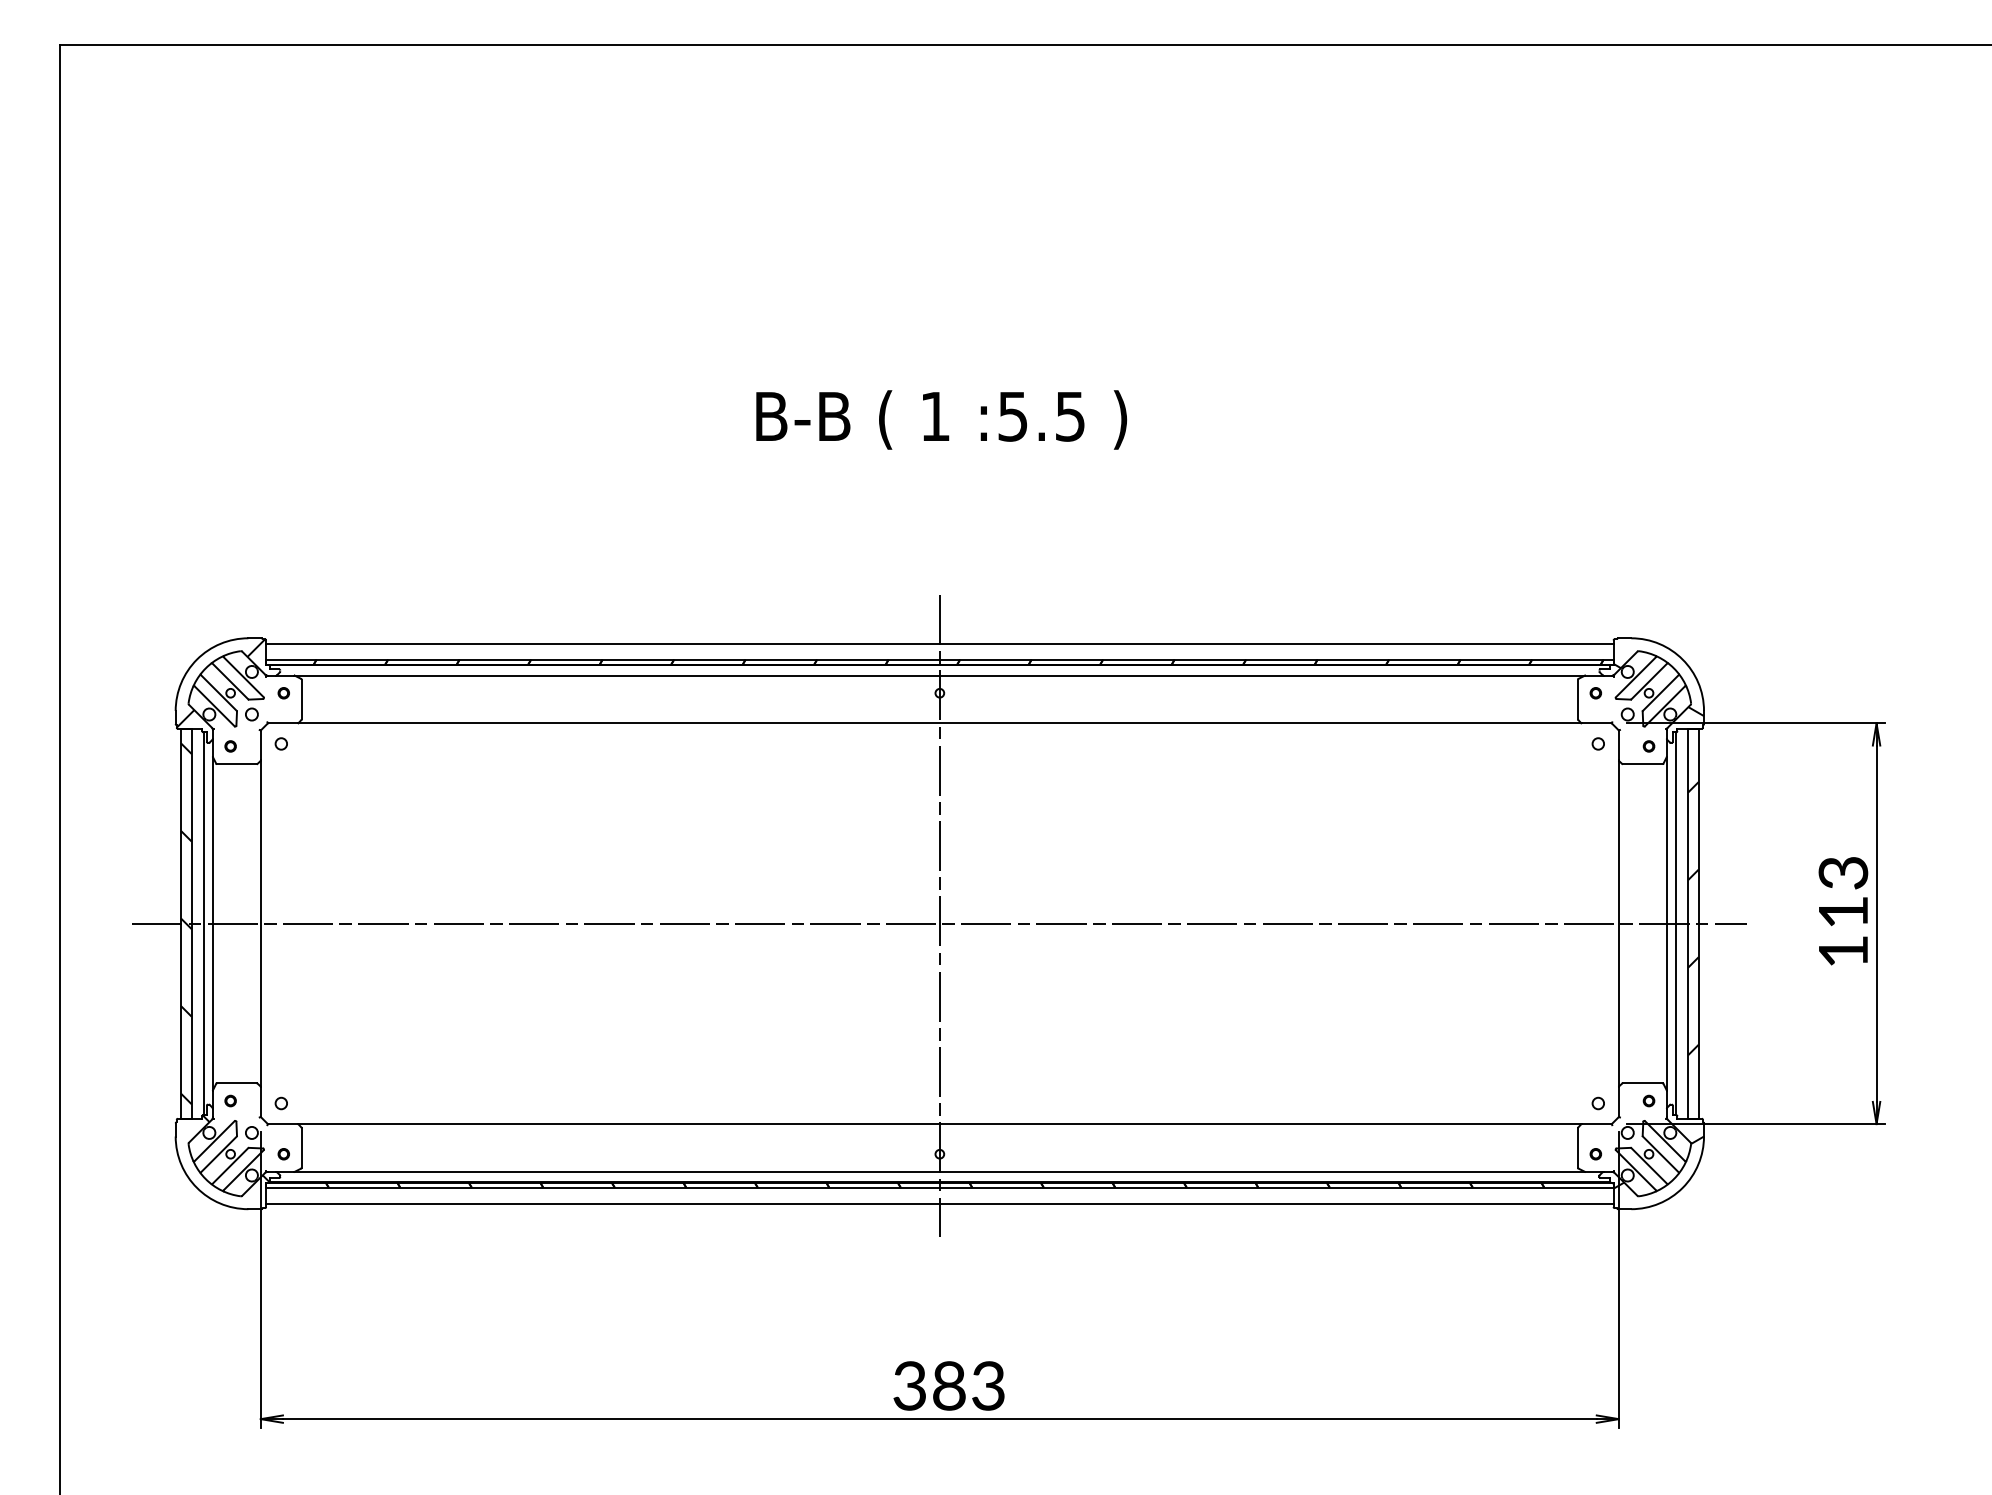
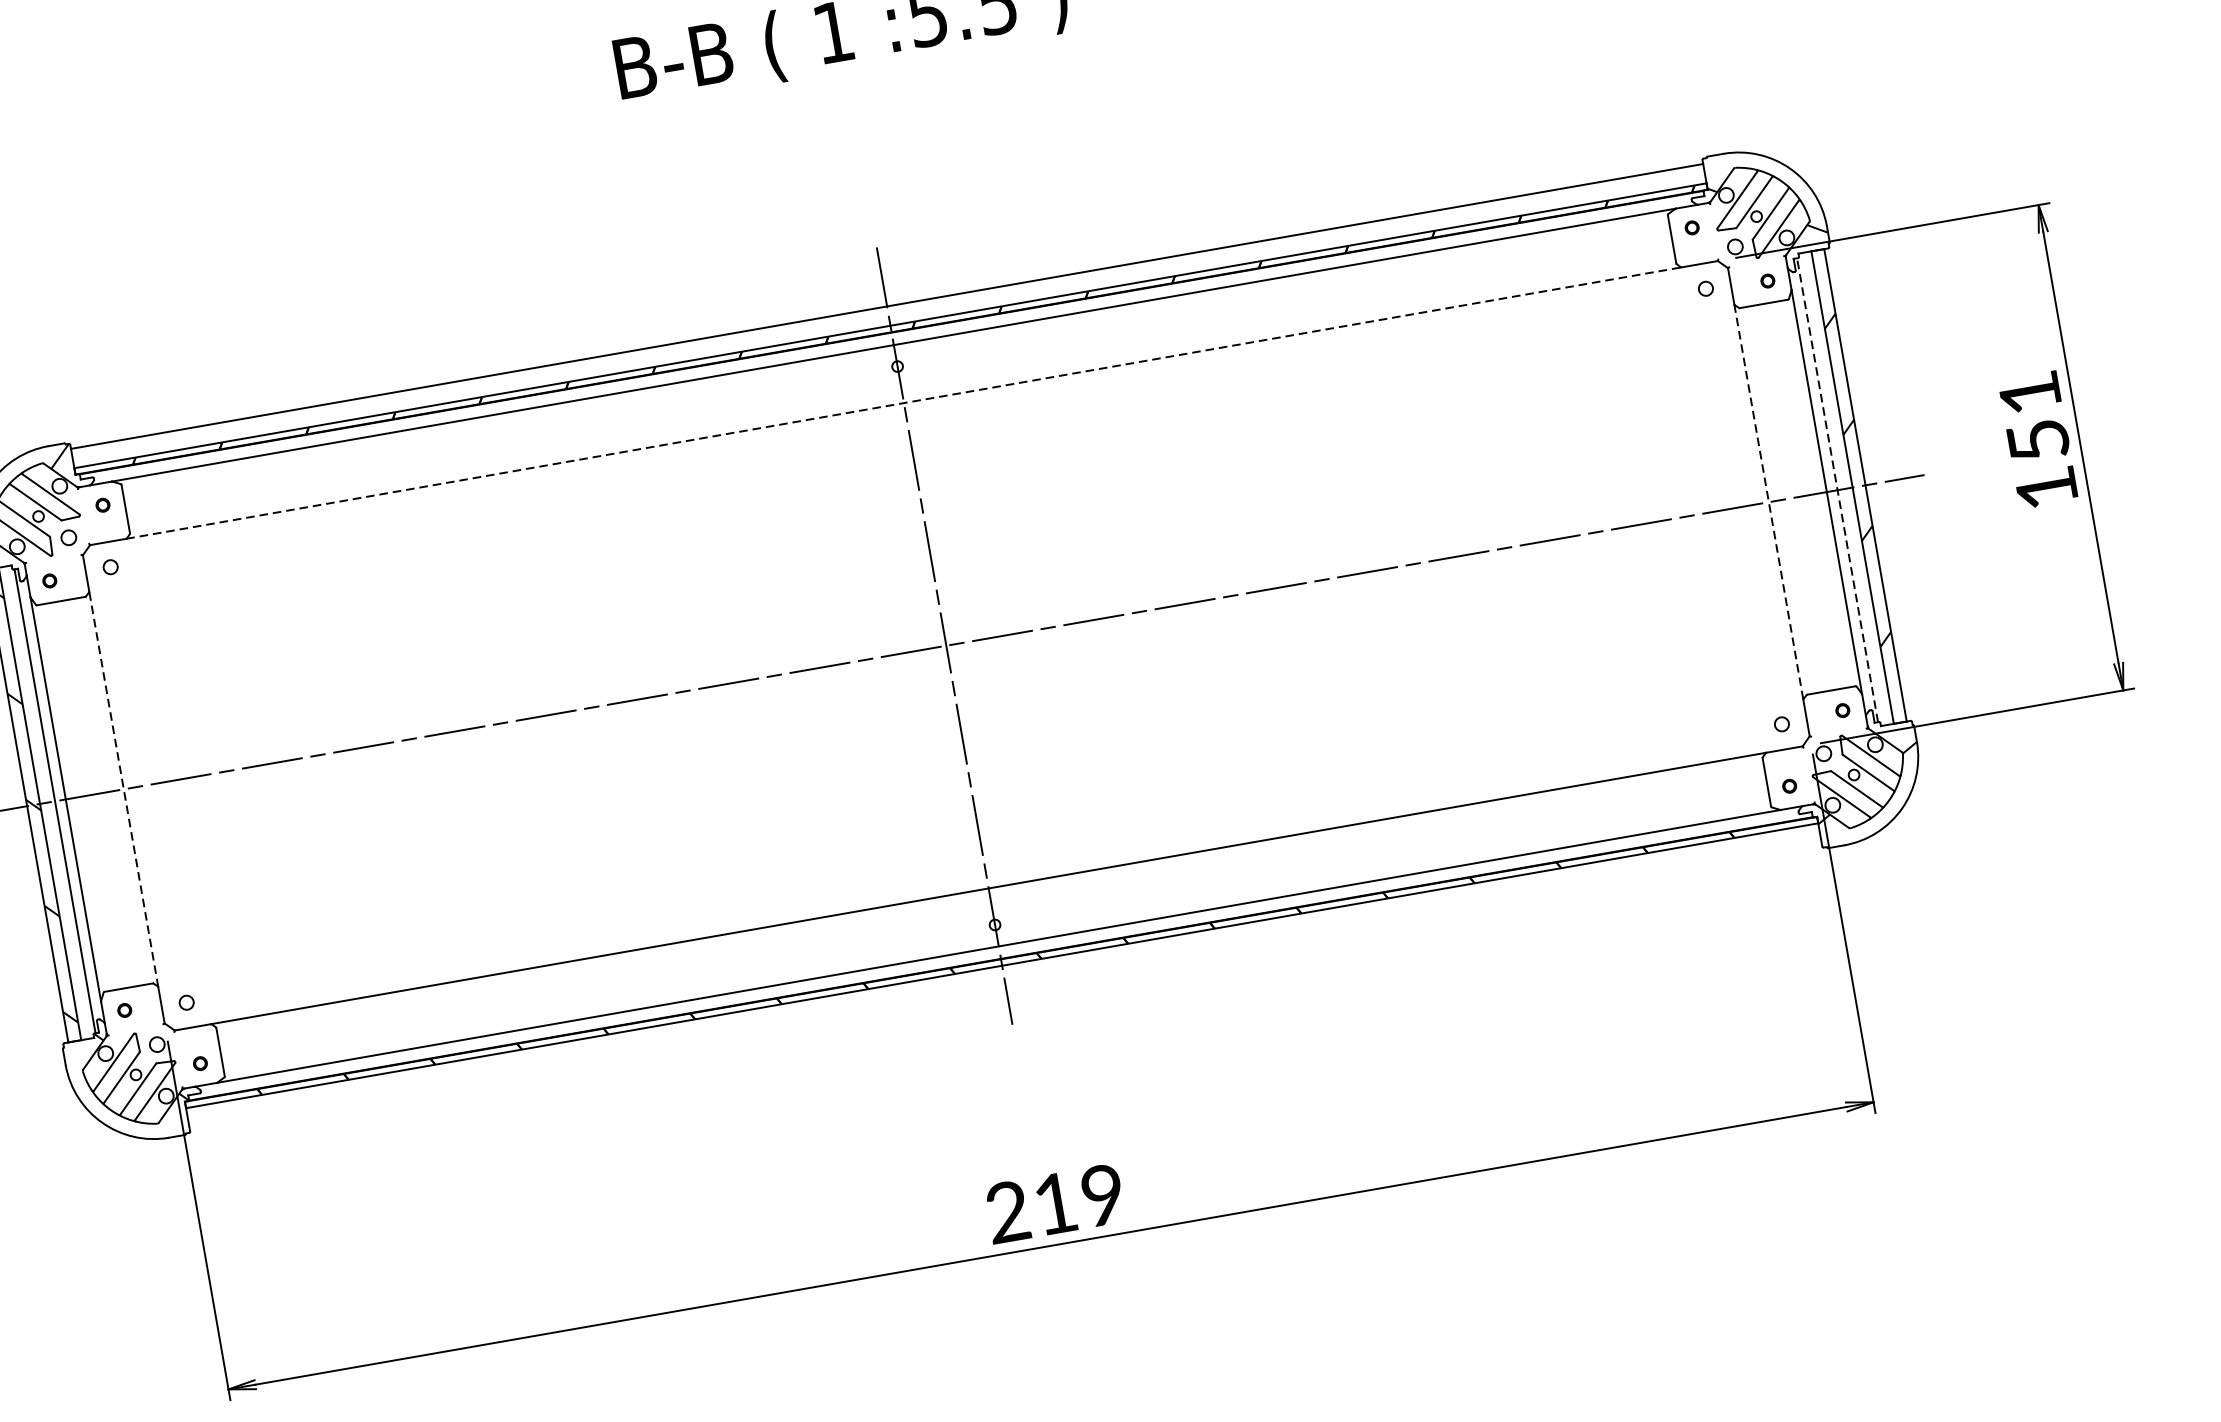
line: (940, 723) -> (904, 403), solid -> dashed
text: (1843, 892) -> (2034, 416), 113 -> 151
line: (260, 923) -> (123, 789), solid -> dashed
line: (1675, 923) -> (1837, 489), solid -> dashed
line: (1618, 924) -> (1768, 503), solid -> dashed
line: (939, 1203) -> (1005, 984), removed
text: (948, 1385) -> (1054, 1203), 383 -> 219

